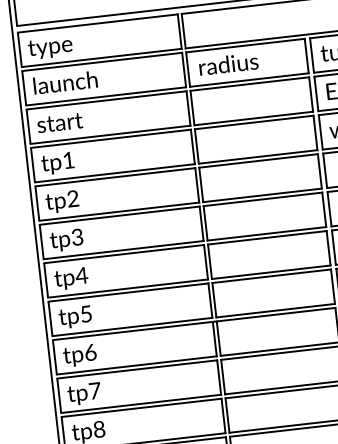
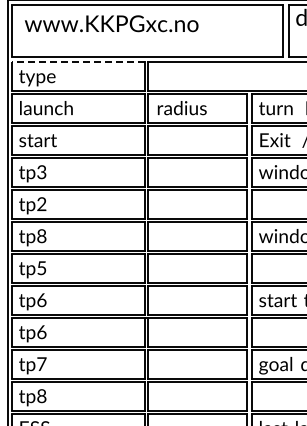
line: (97, 23) -> (78, 62), solid -> dashed
text: (68, 160) -> (41, 172), tp1 -> tp3
text: (77, 237) -> (41, 236), tp3 -> tp8
text: (81, 276) -> (41, 268), tp4 -> tp5
text: (85, 314) -> (41, 300), tp5 -> tp6

